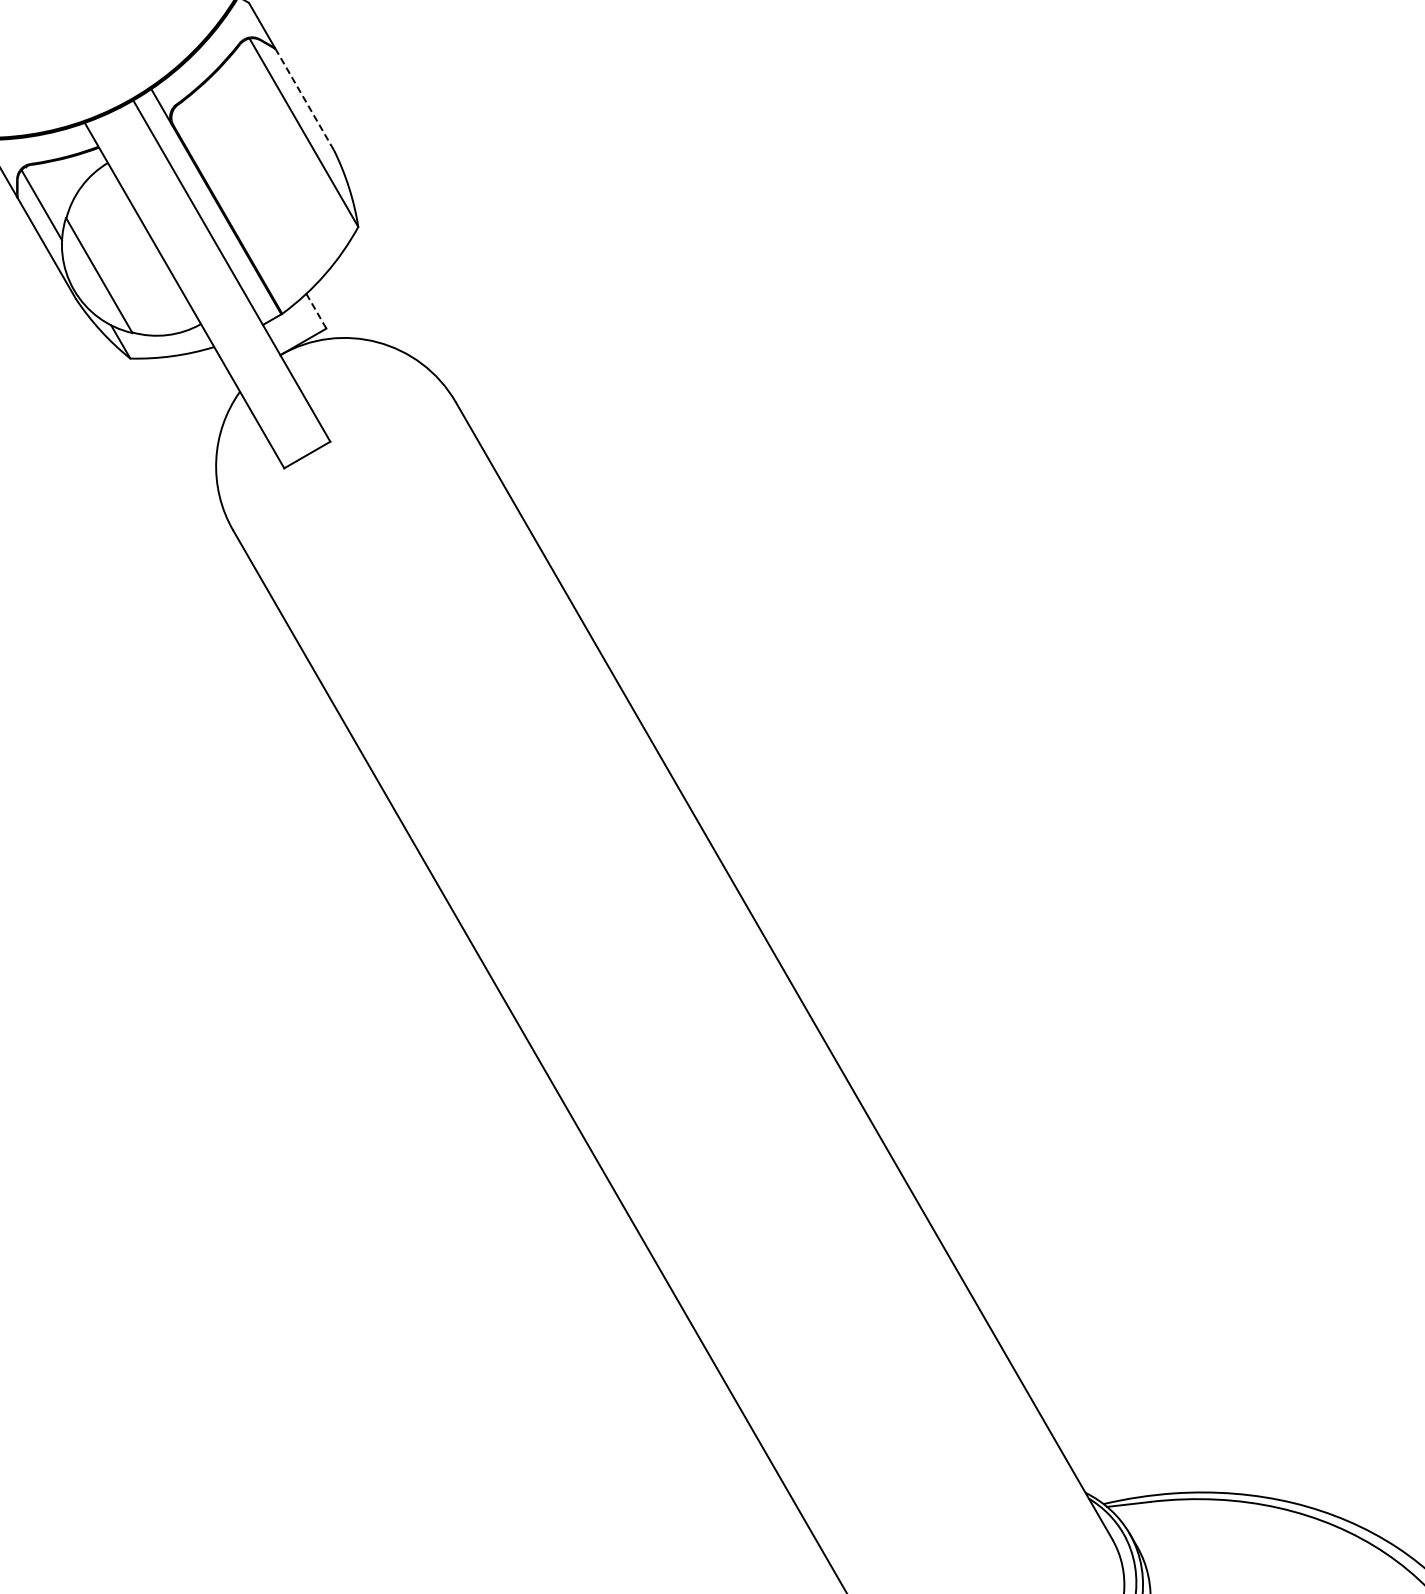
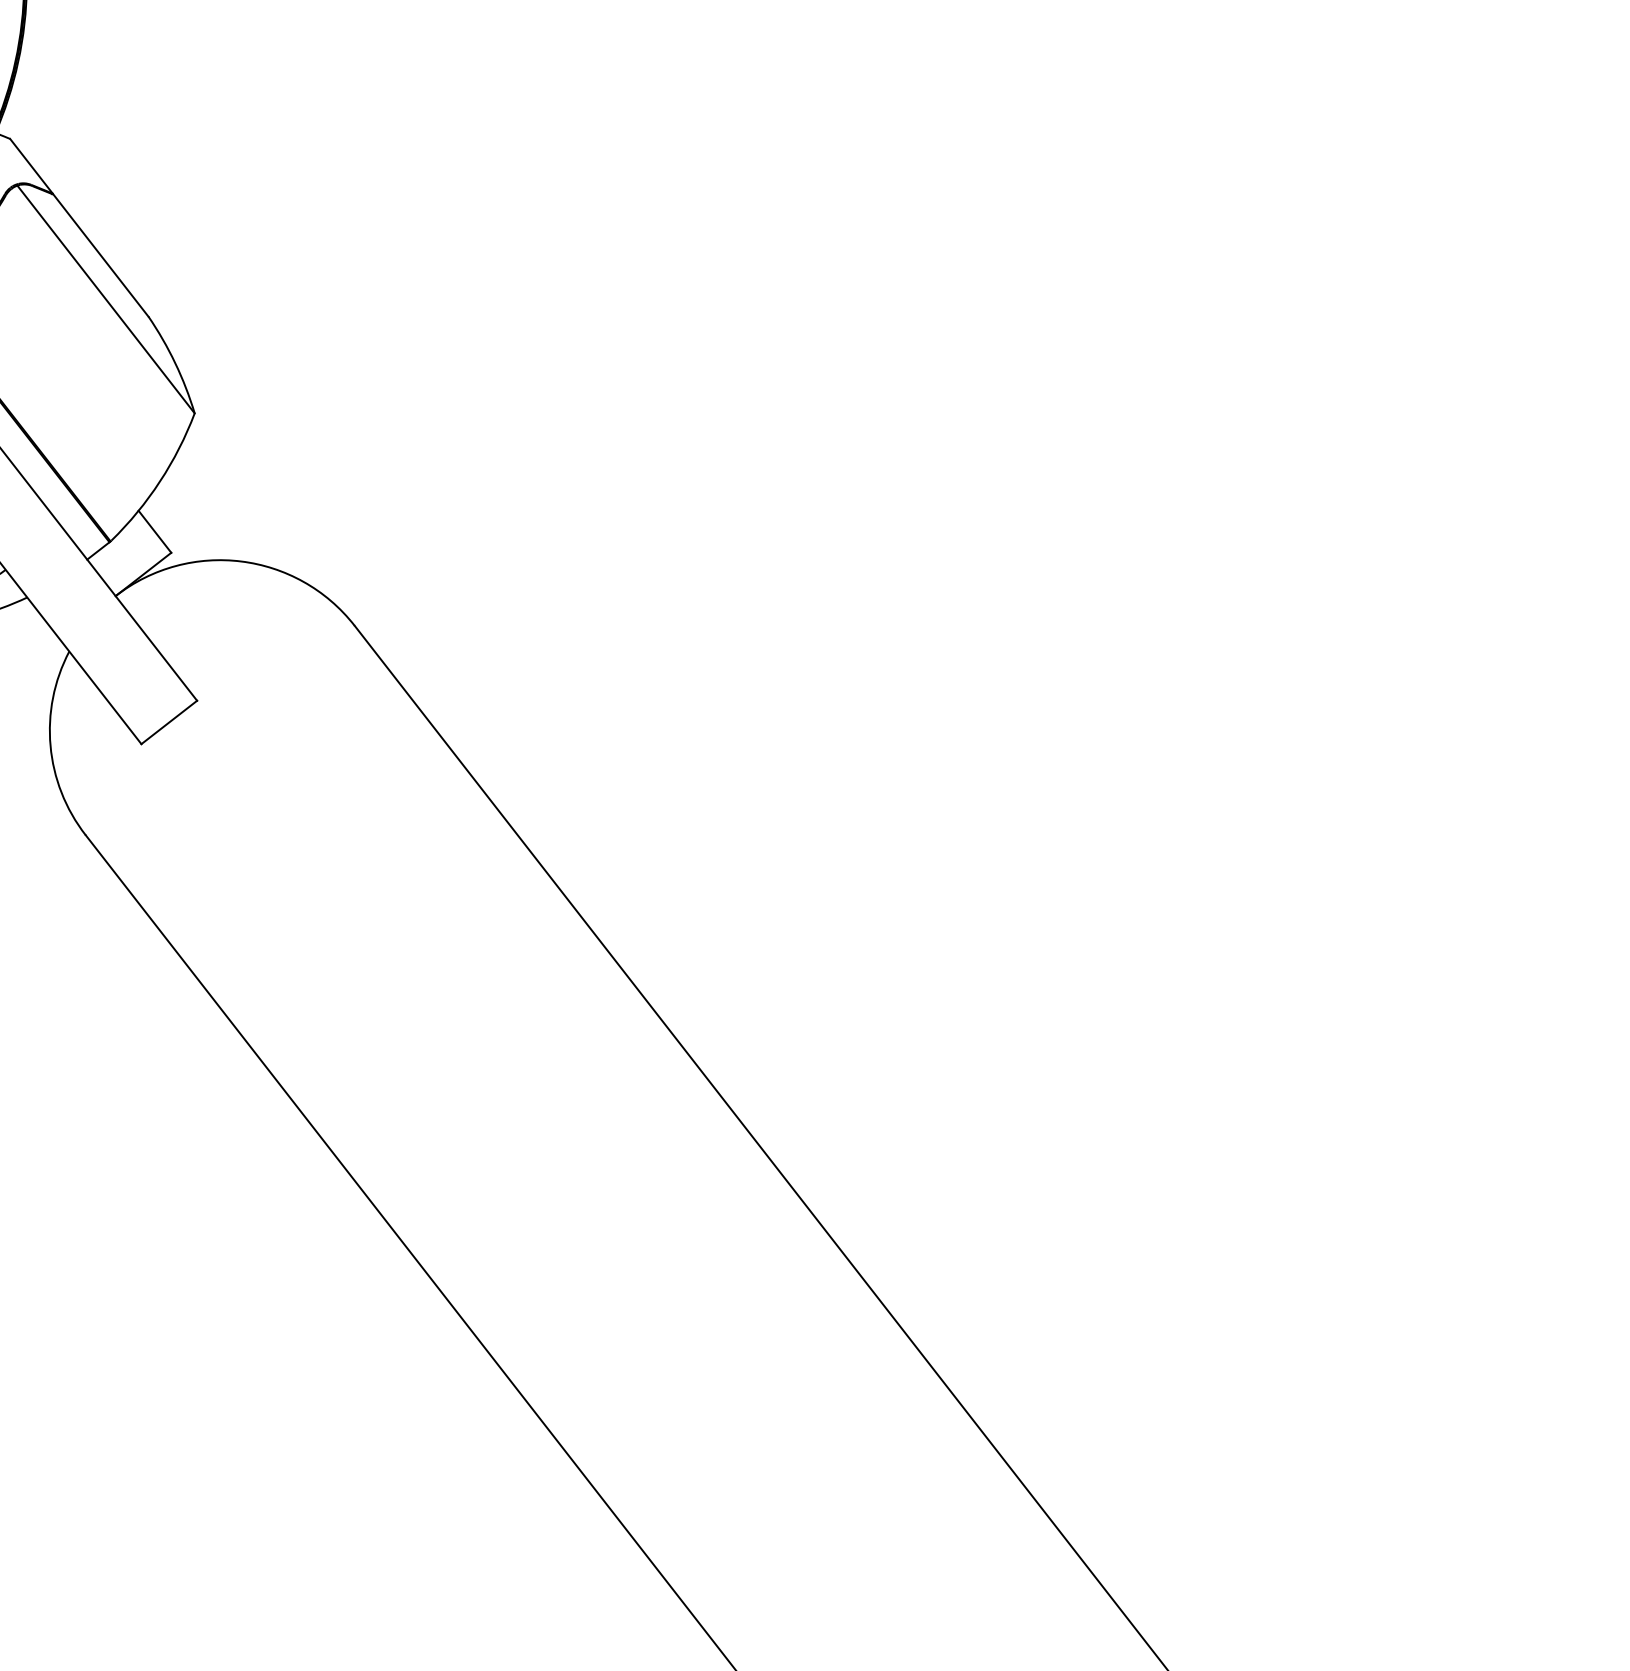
line: (304, 99) -> (100, 255), dashed -> solid
line: (316, 311) -> (155, 532), dashed -> solid

